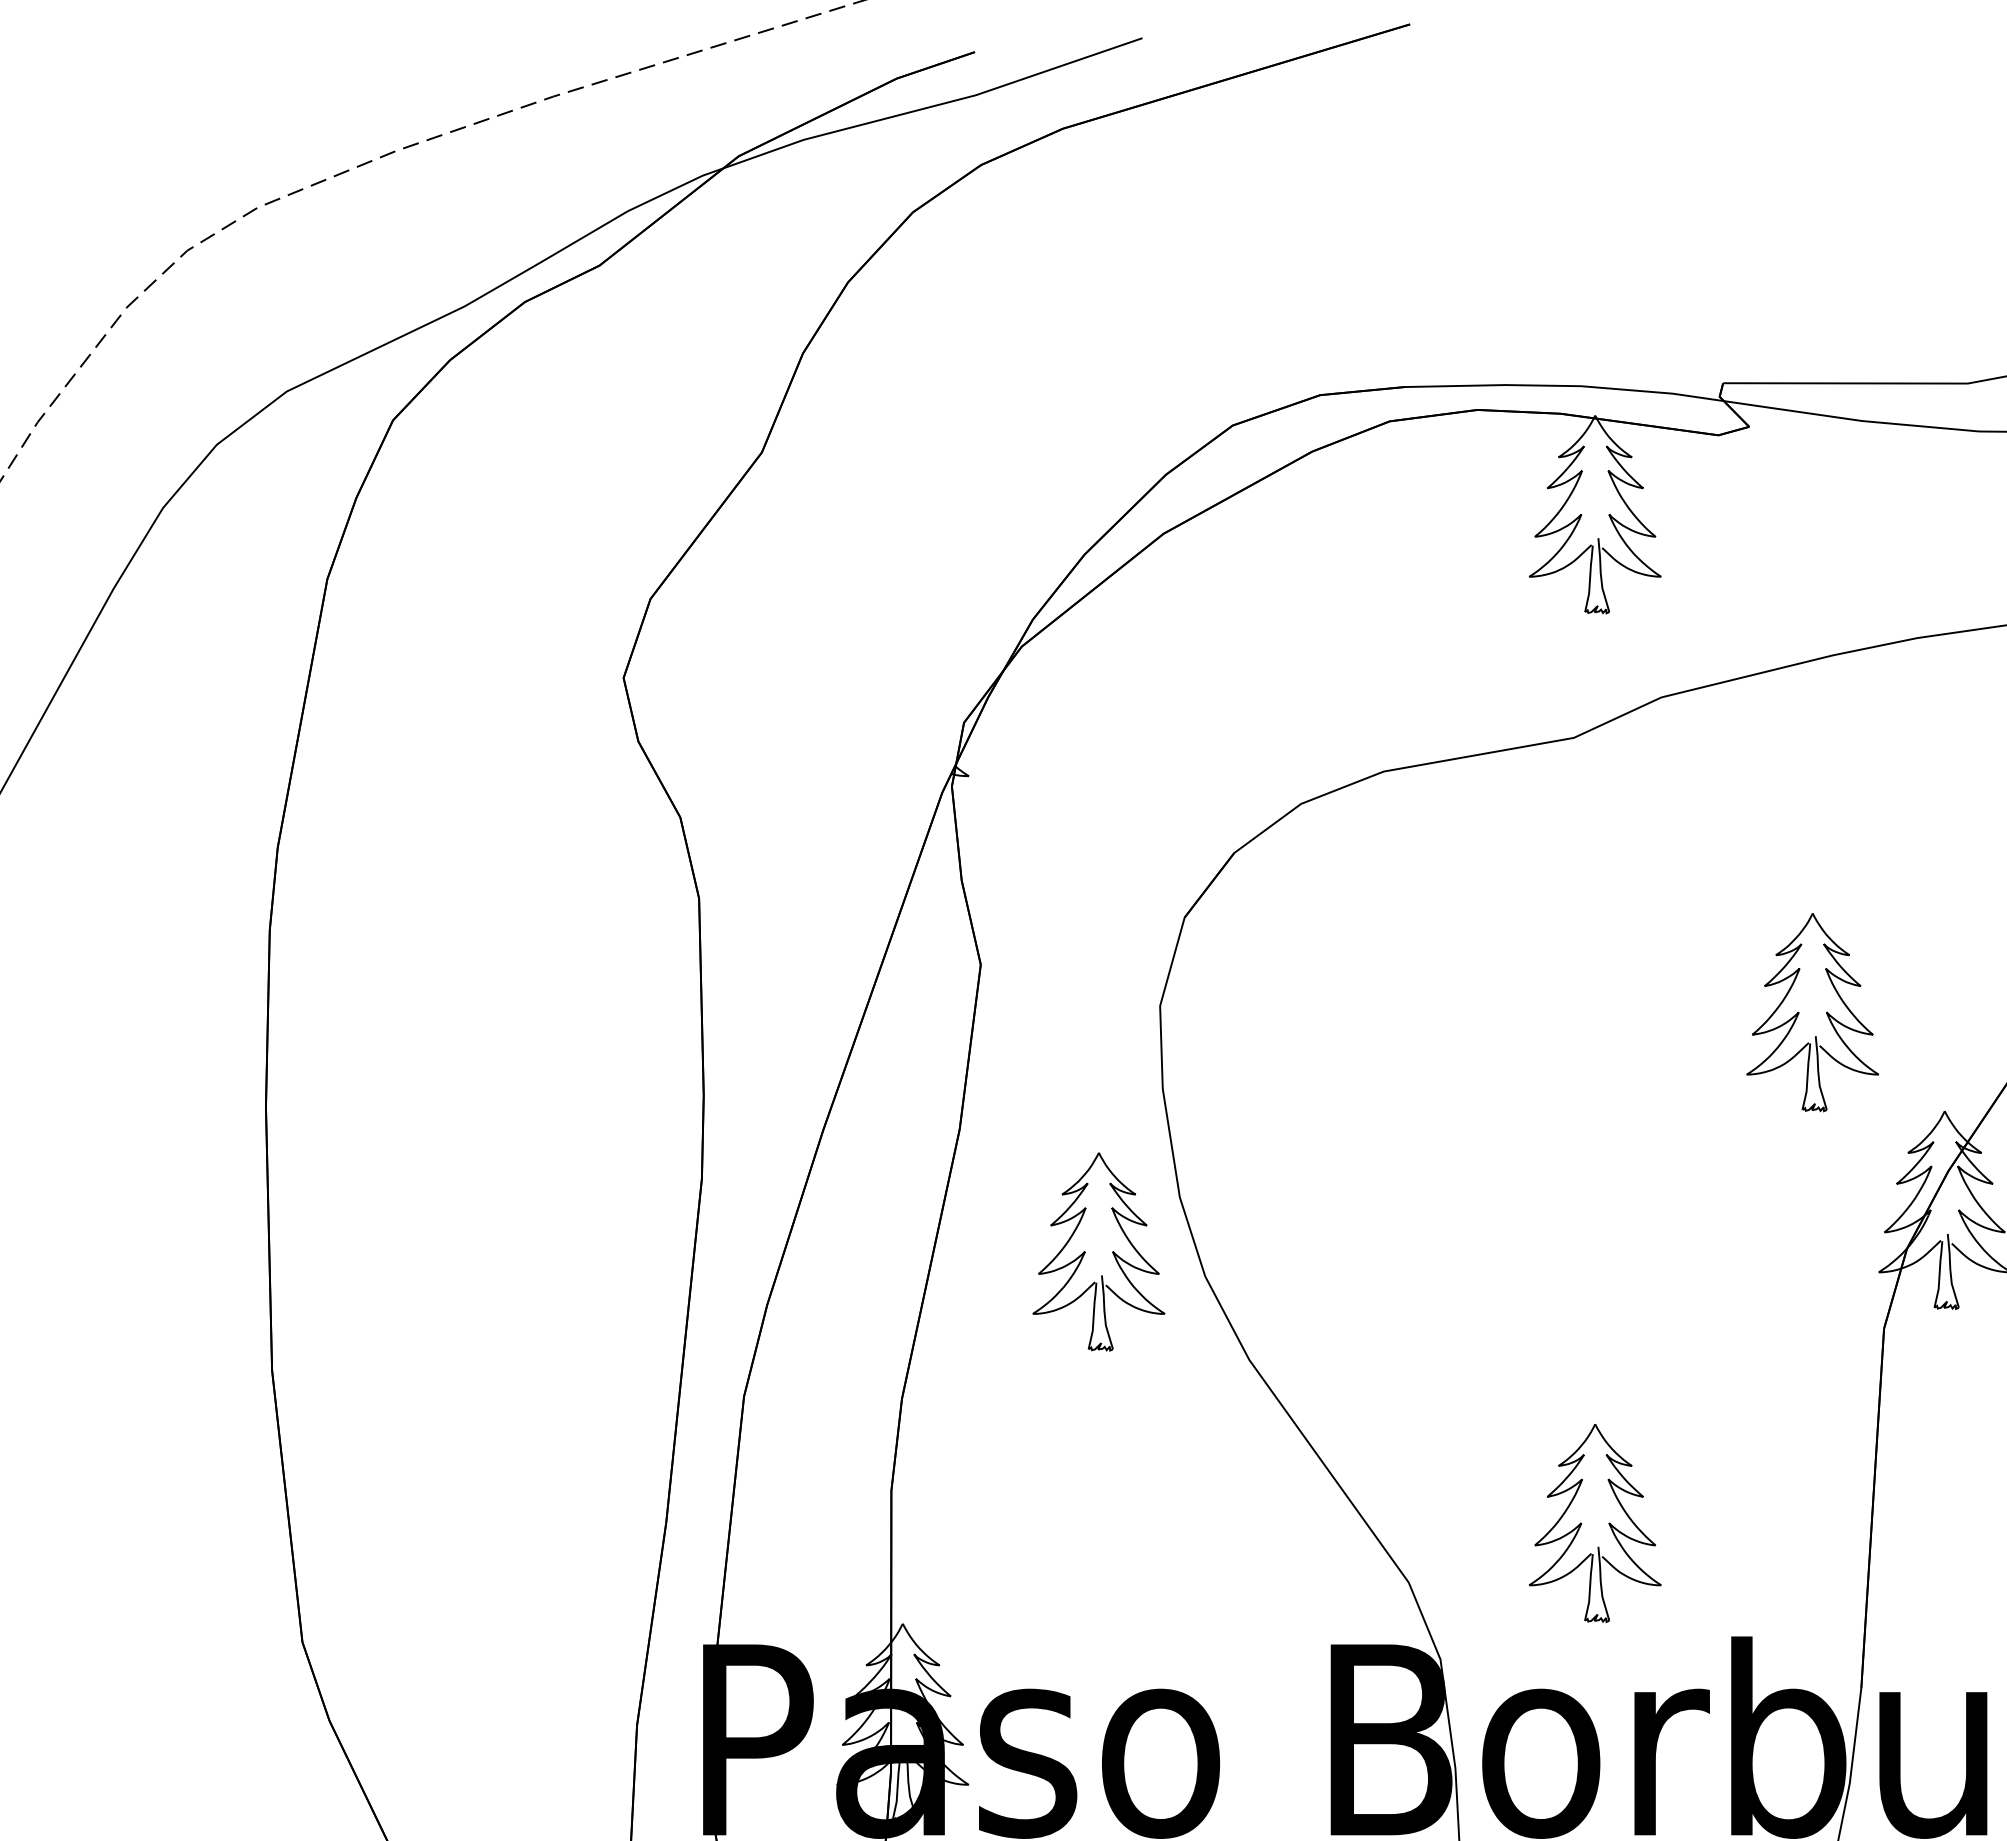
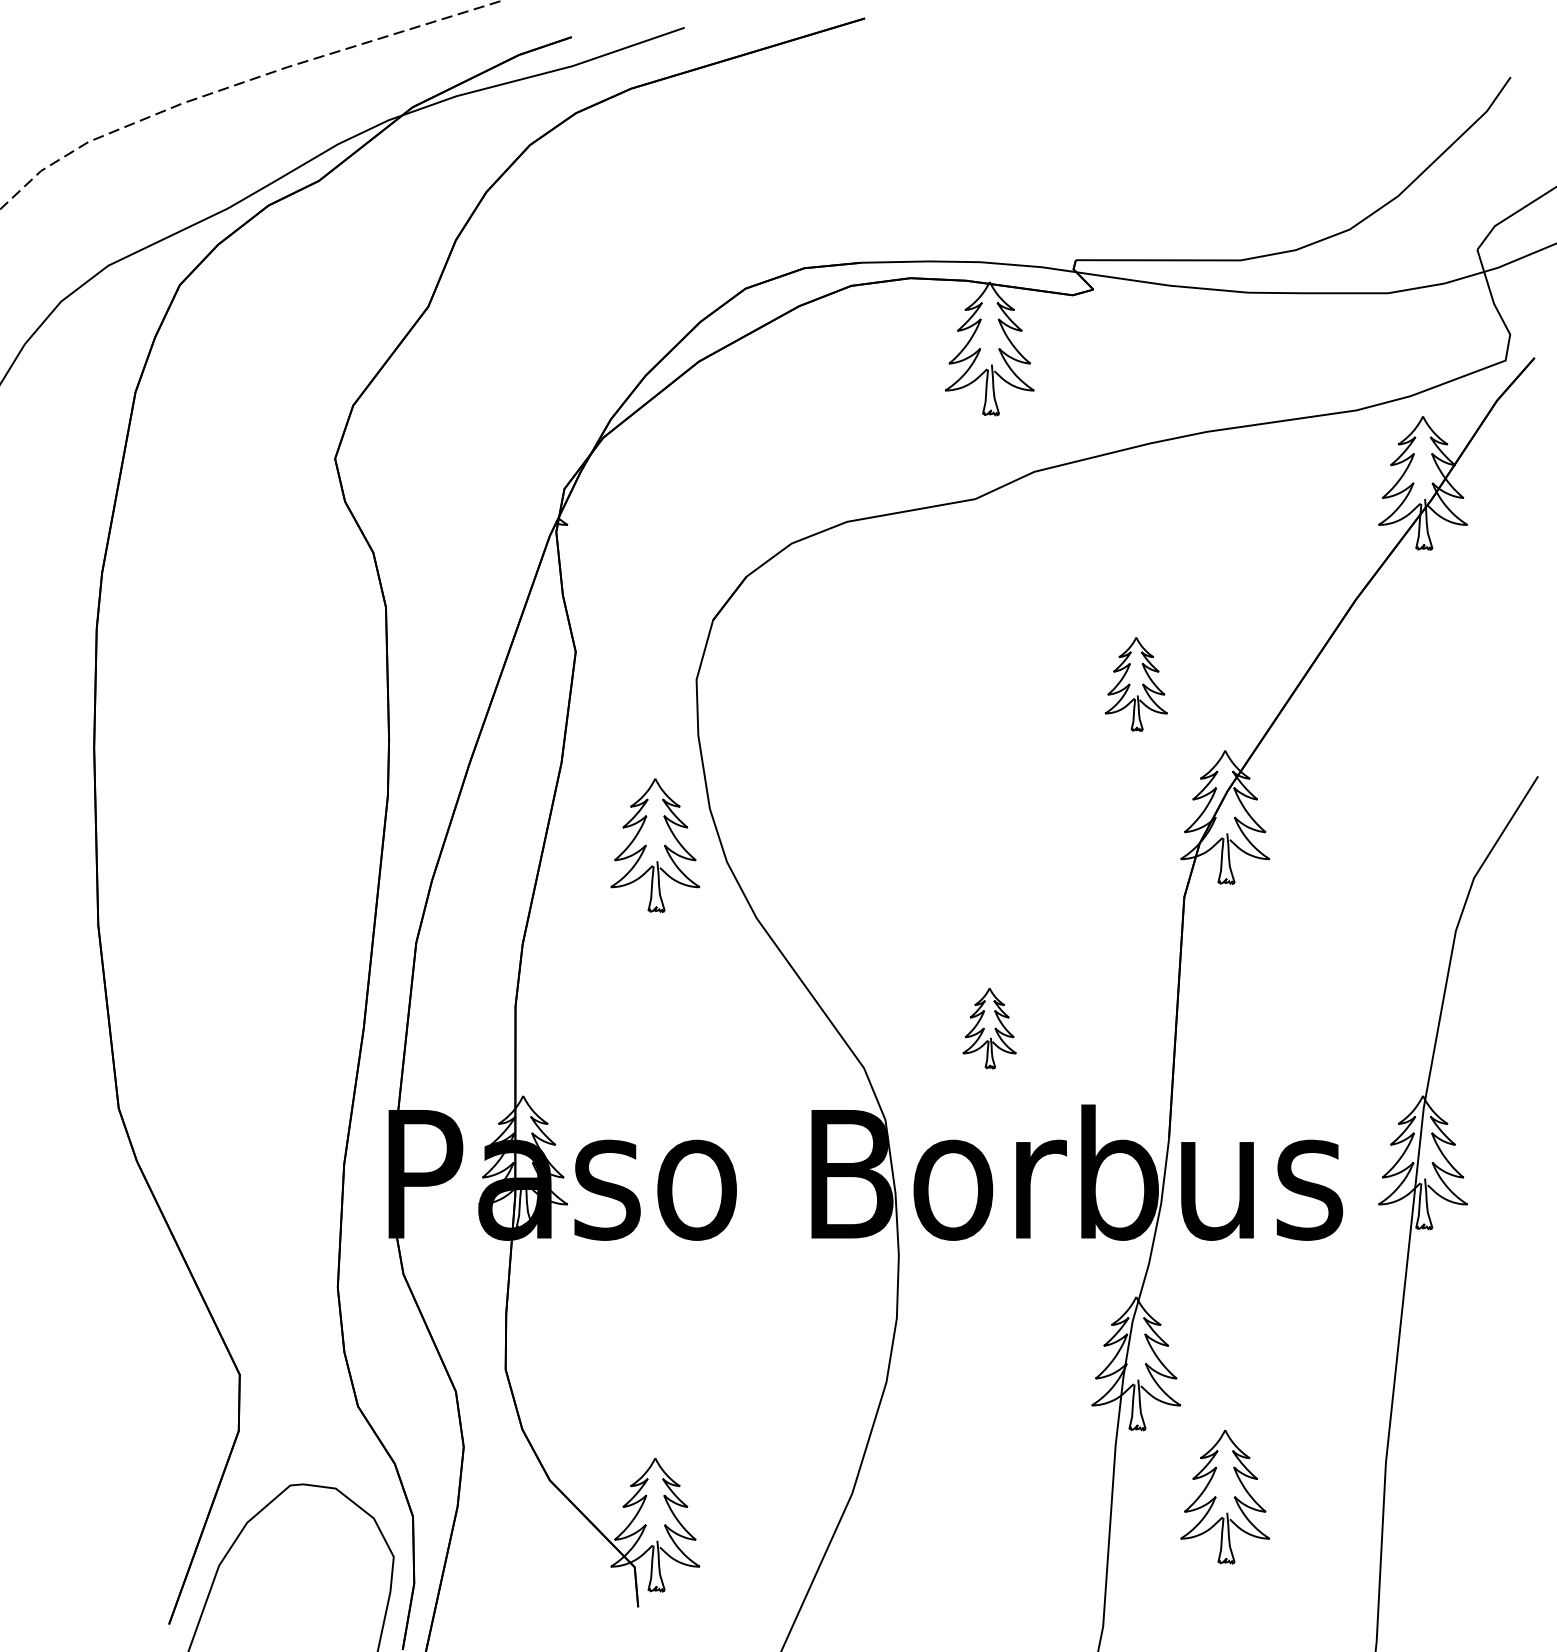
part: (1813, 1013) -> (1136, 684), size x0.7
part: (1594, 1523) -> (989, 1028), size x0.6

